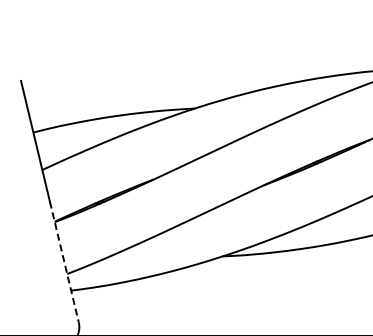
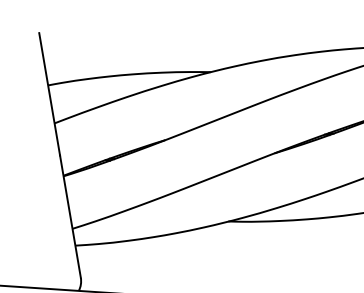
line: (64, 262) -> (70, 217), dashed -> solid

